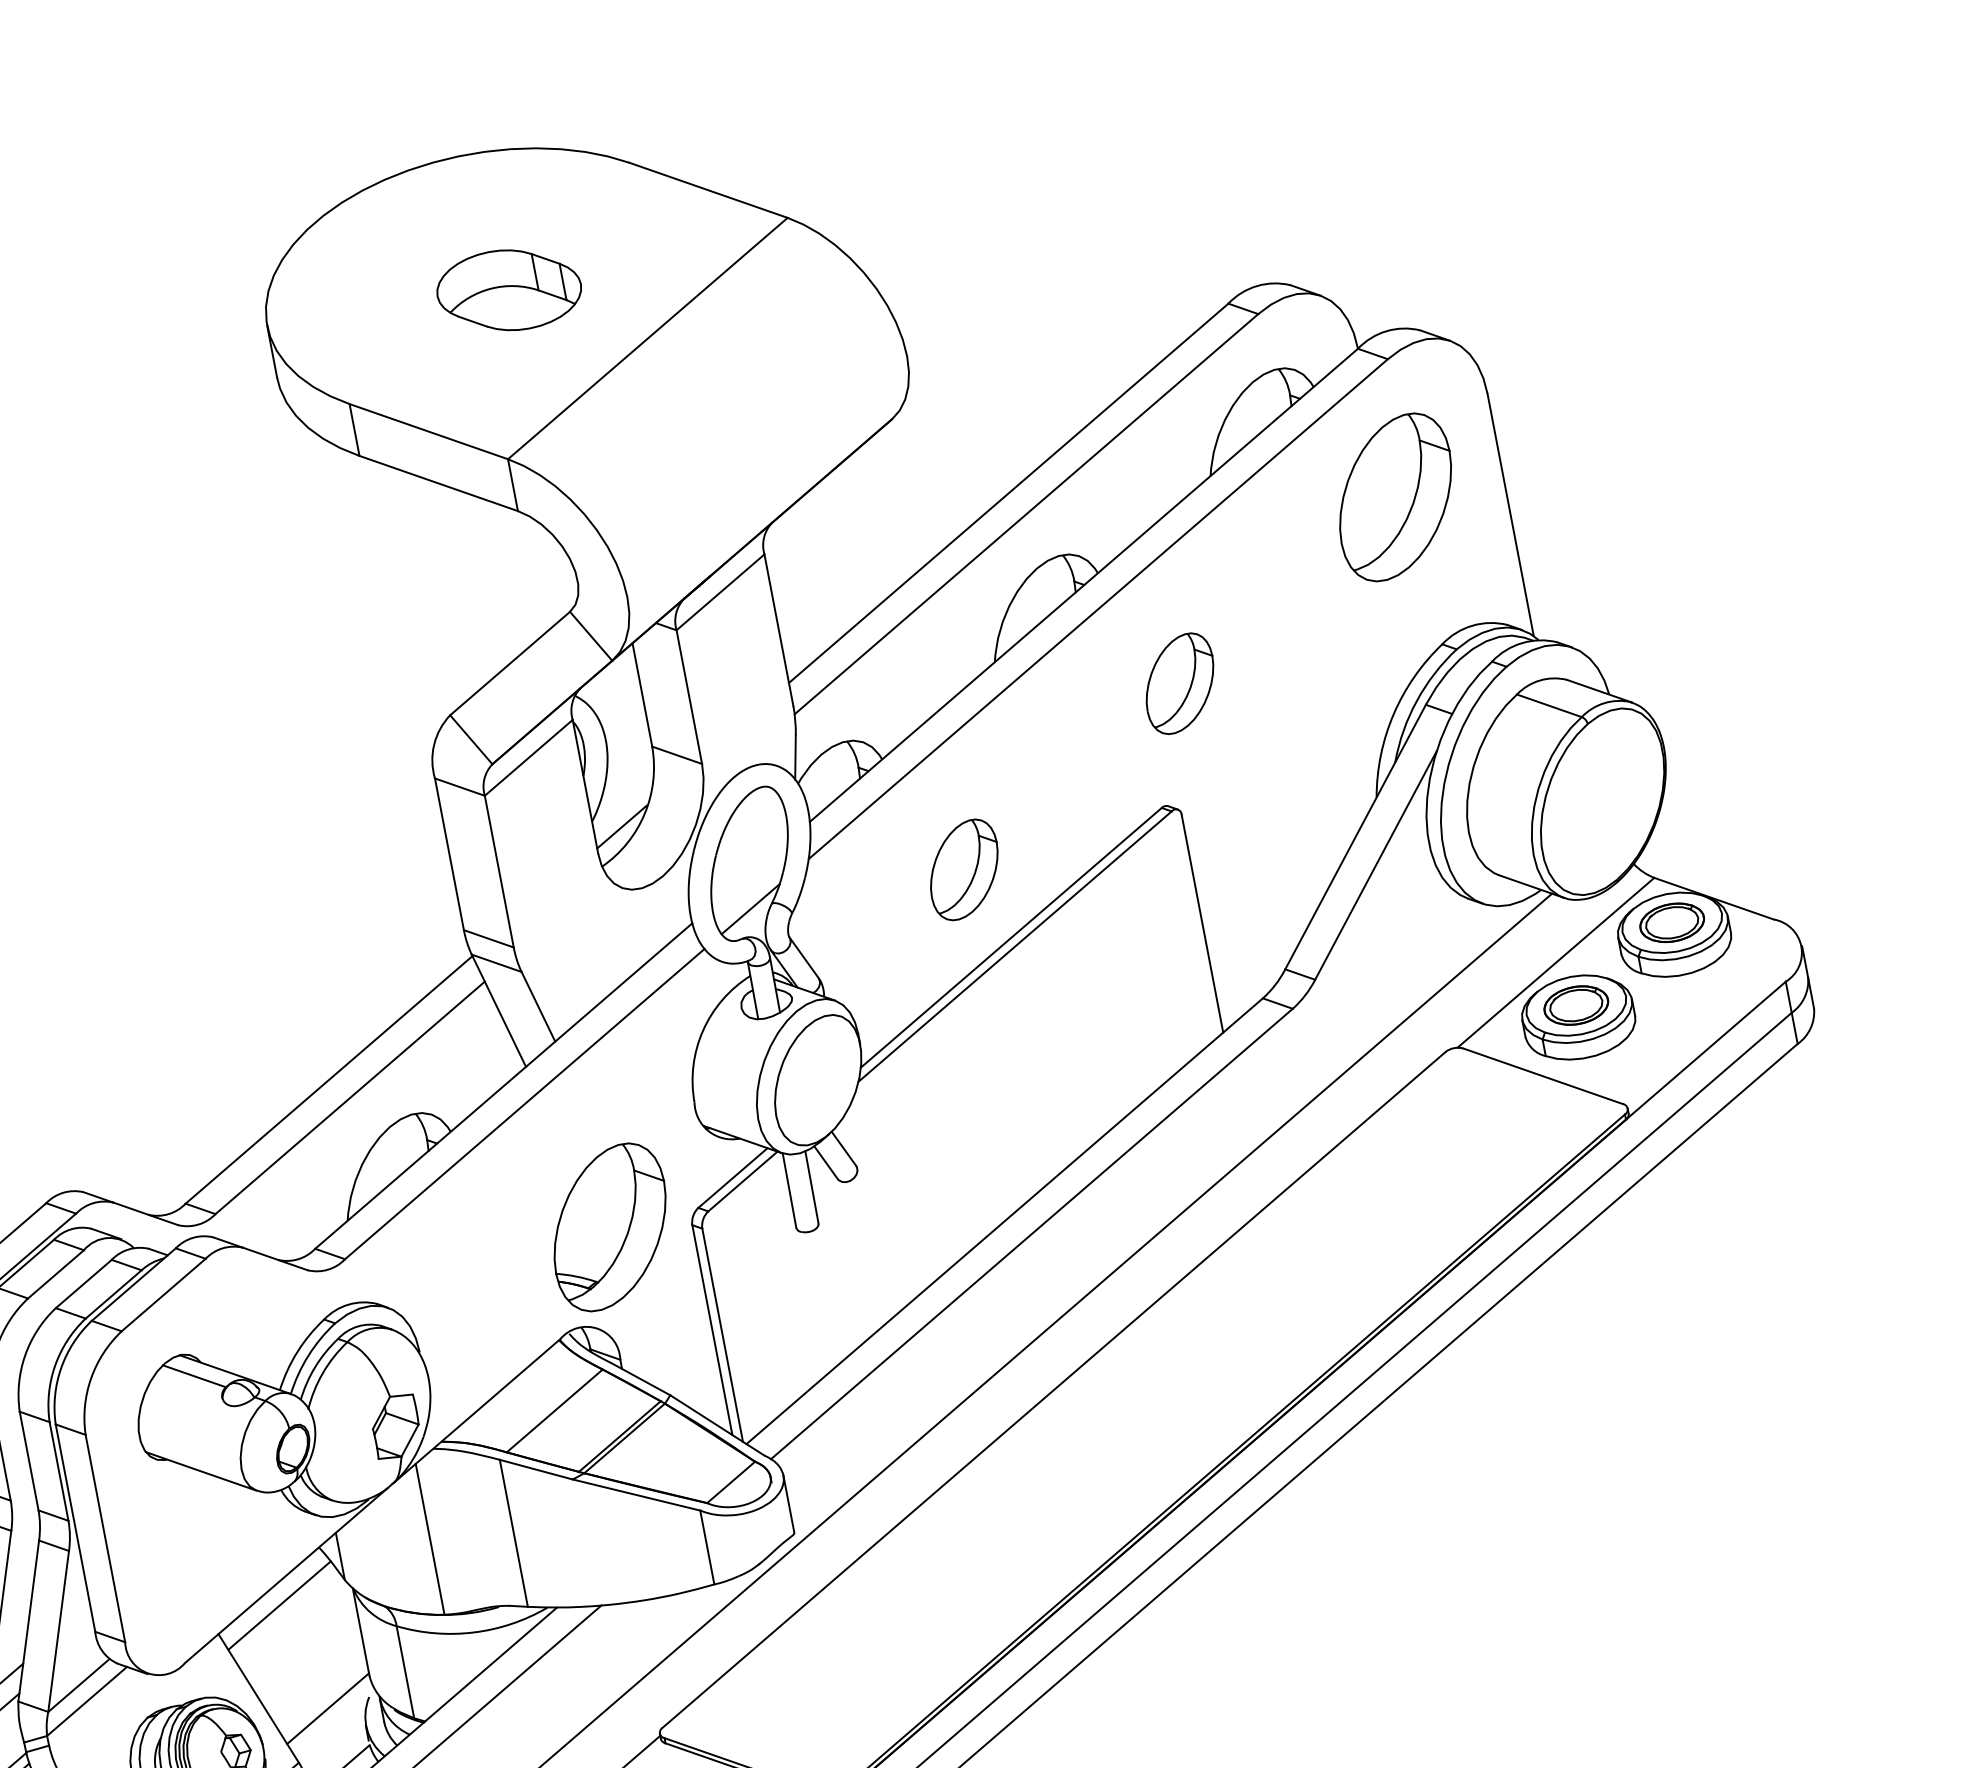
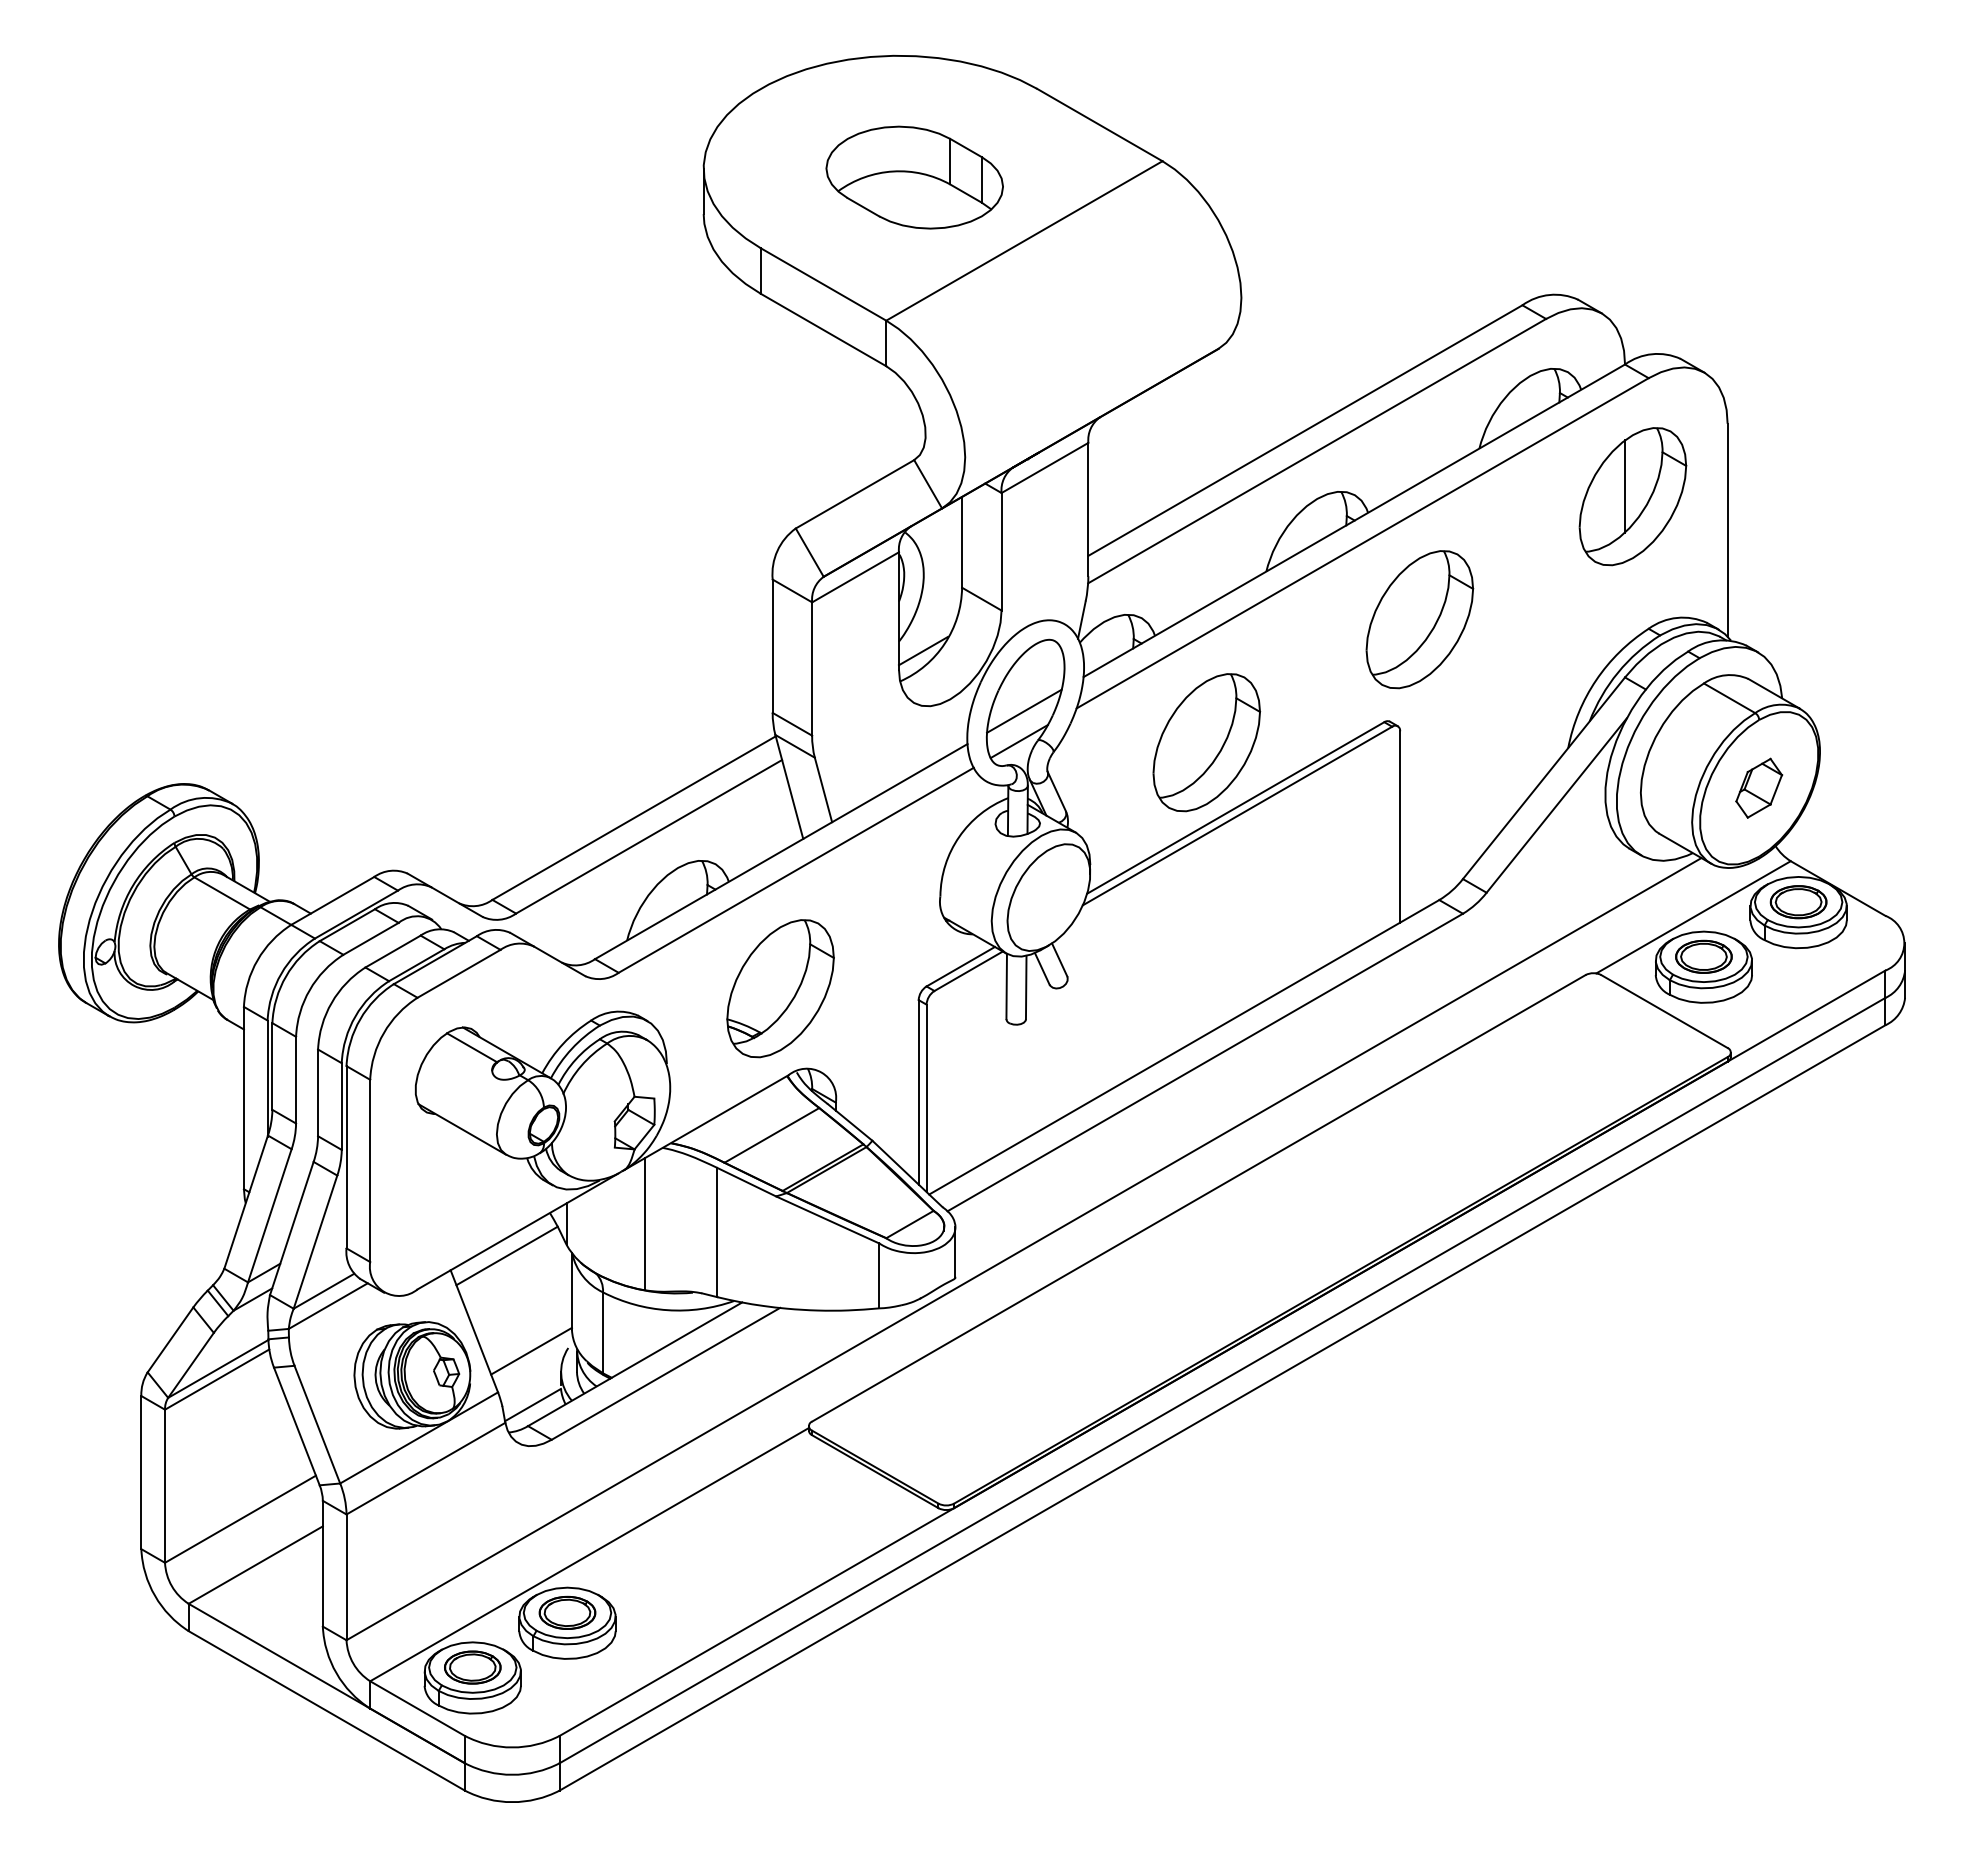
part: (509, 290) -> (914, 177), size x1.43
line: (1384, 487) -> (1625, 486), added
part: (1179, 683) -> (1419, 619), size x1.67
part: (1602, 800) -> (1759, 787), added
part: (963, 869) -> (1206, 742), size x1.67
line: (749, 872) -> (1024, 710), added
part: (609, 1227) -> (780, 988), moved

